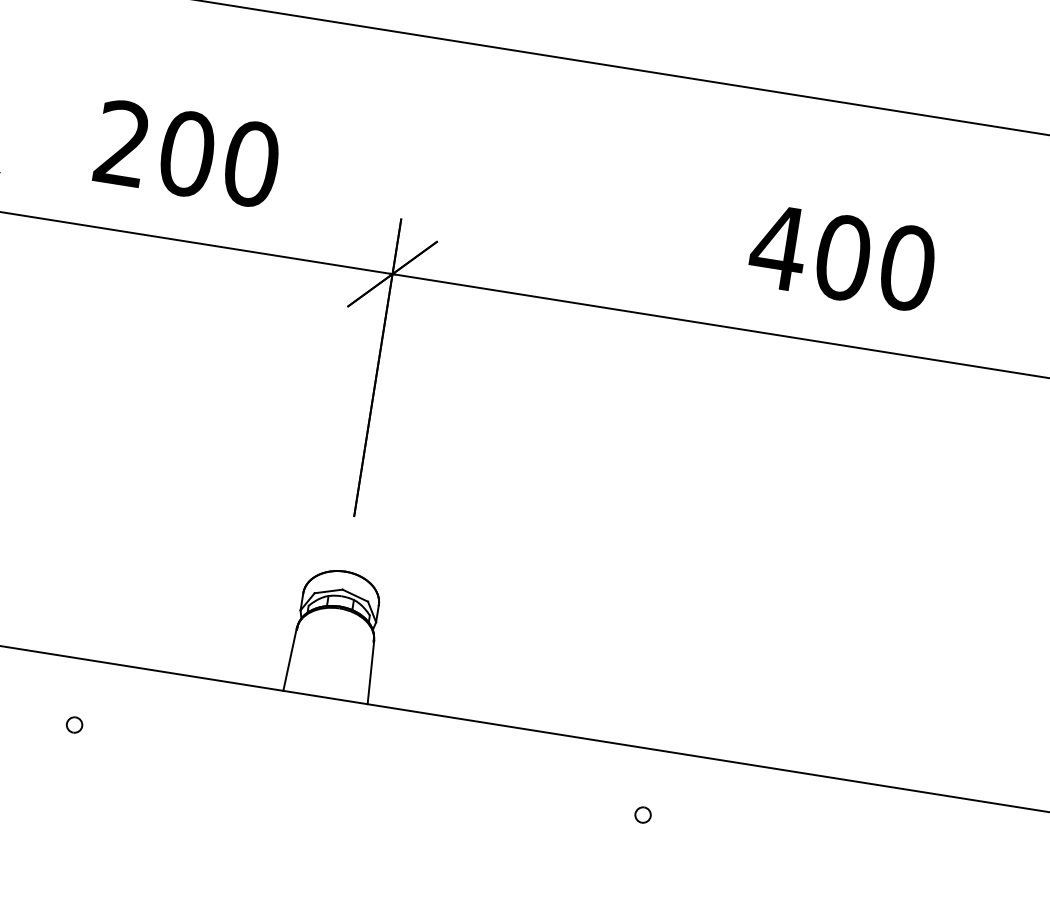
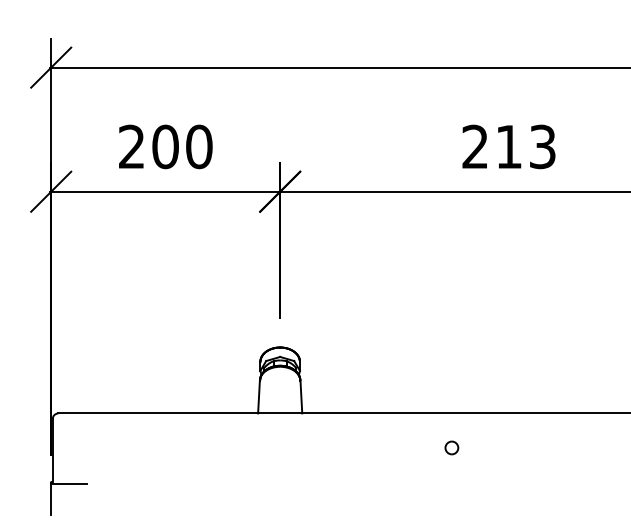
text: (842, 256) -> (508, 146), 400 -> 213
part: (75, 724) -> (154, 447), removed
part: (642, 814) -> (451, 447), size x1.6

